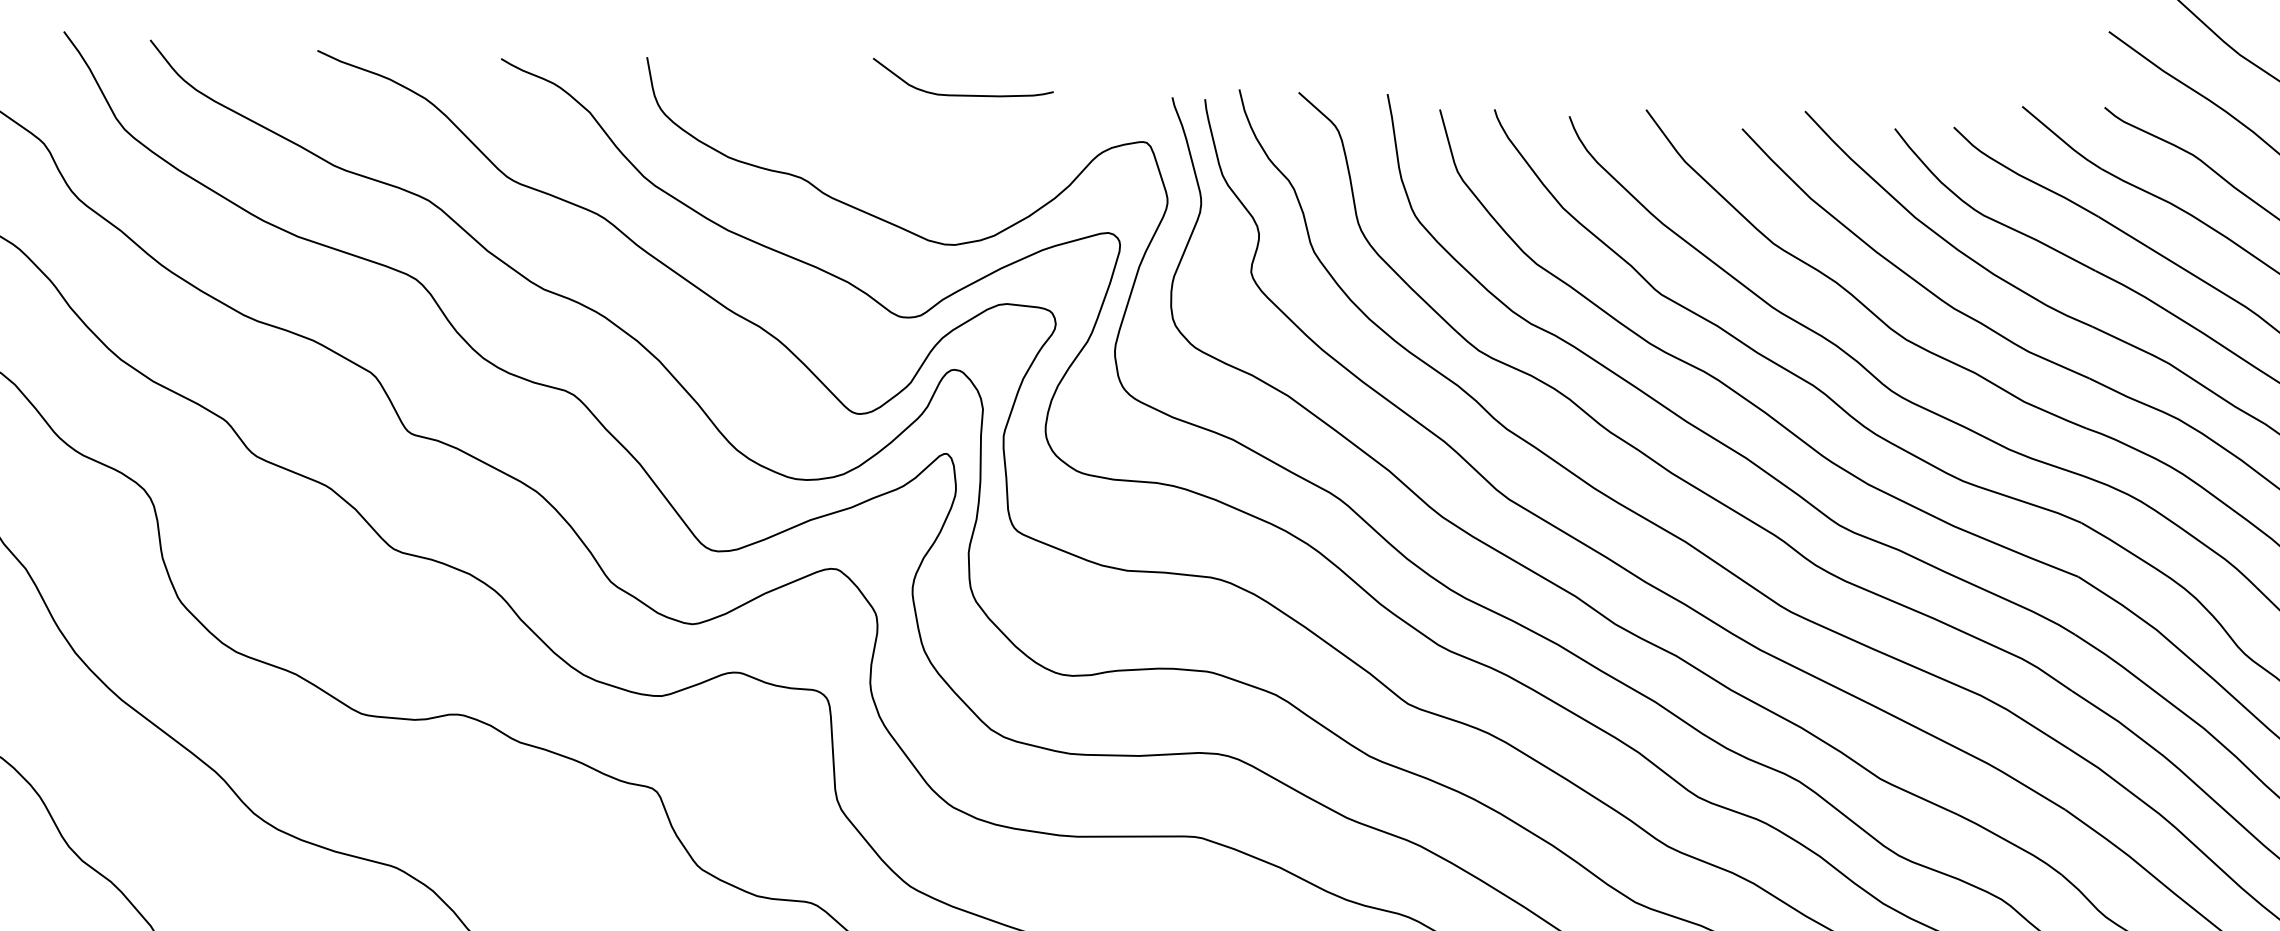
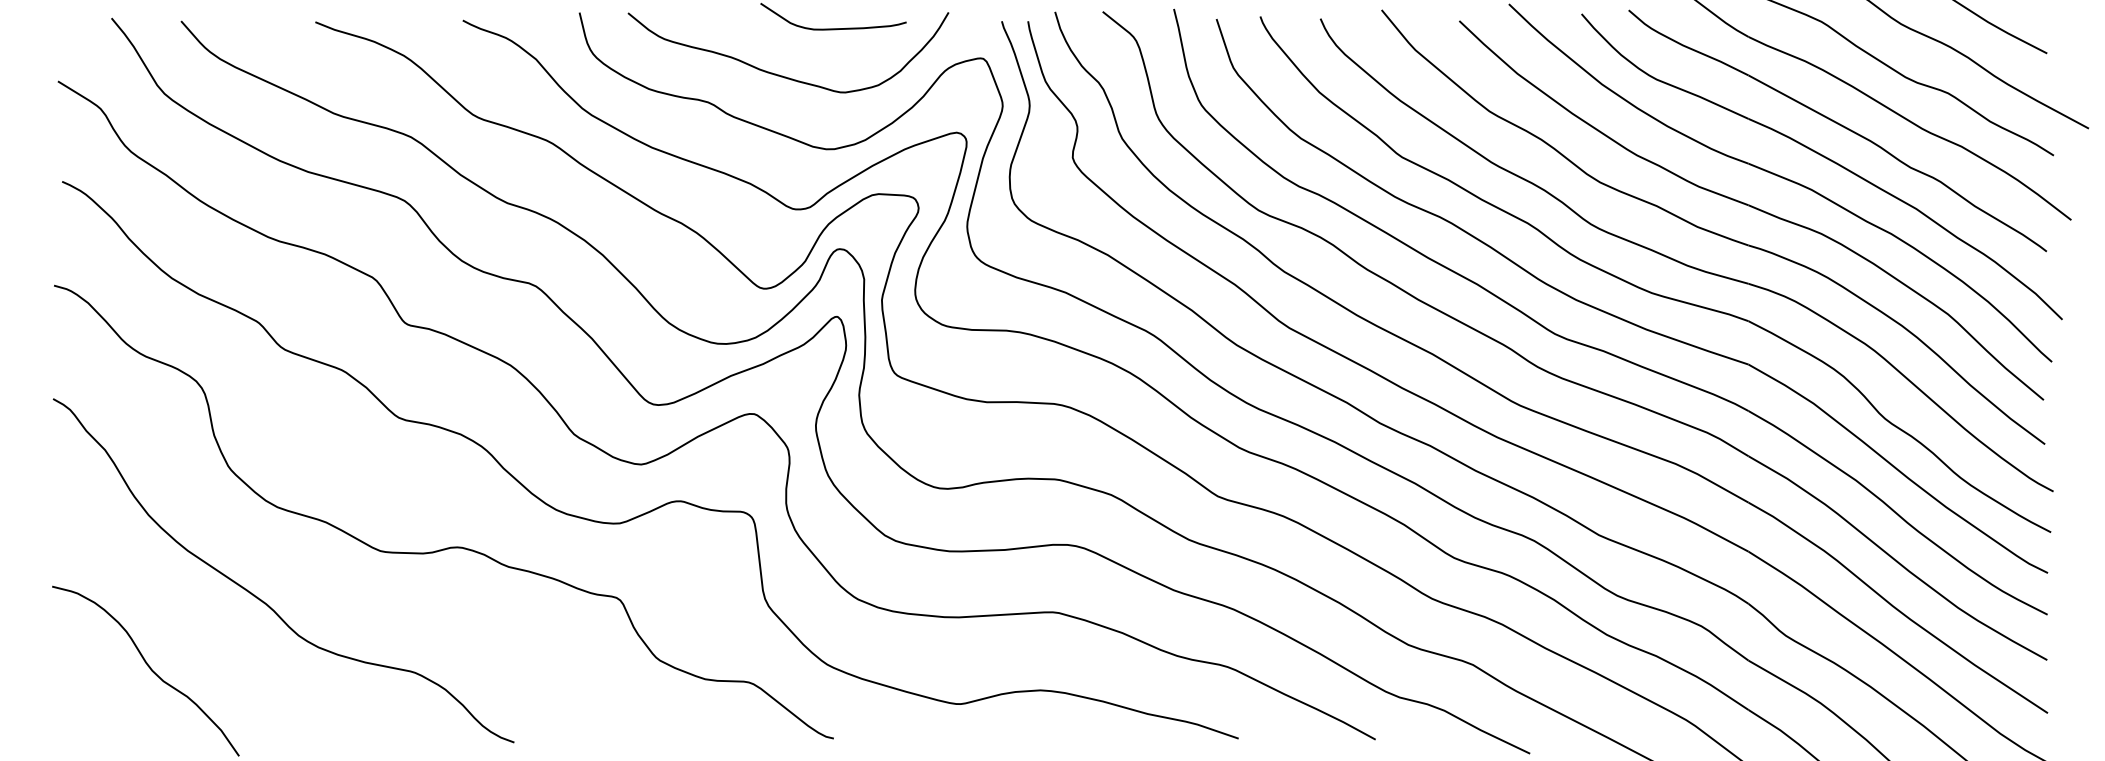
curve: (891, 148) -> (779, 74), added

